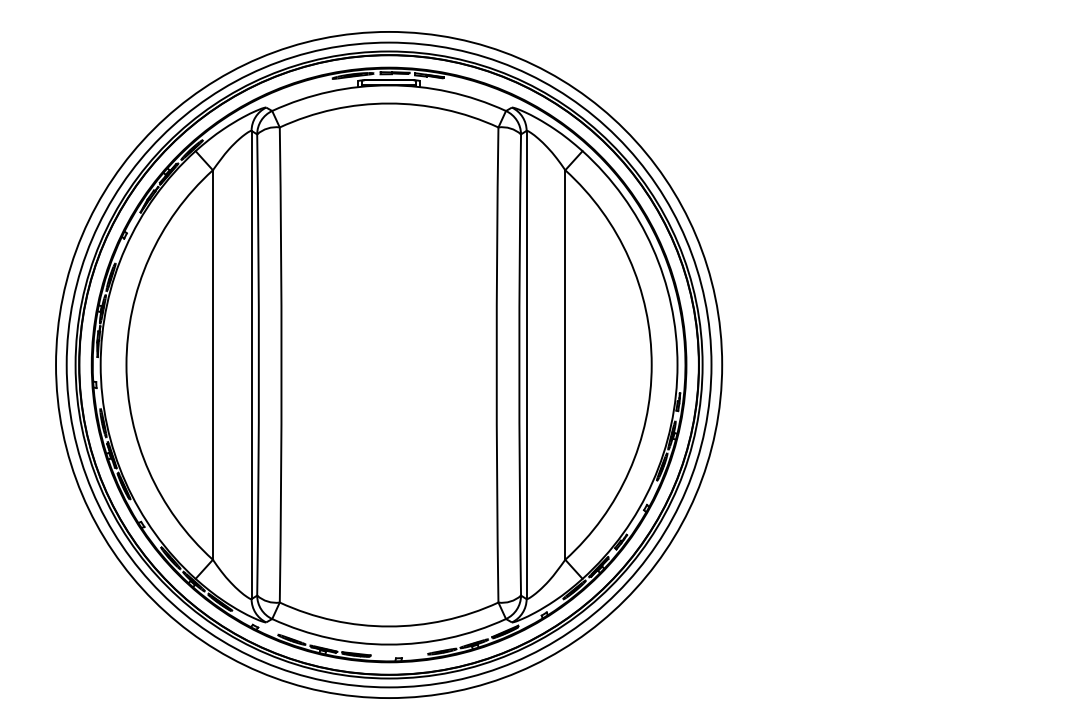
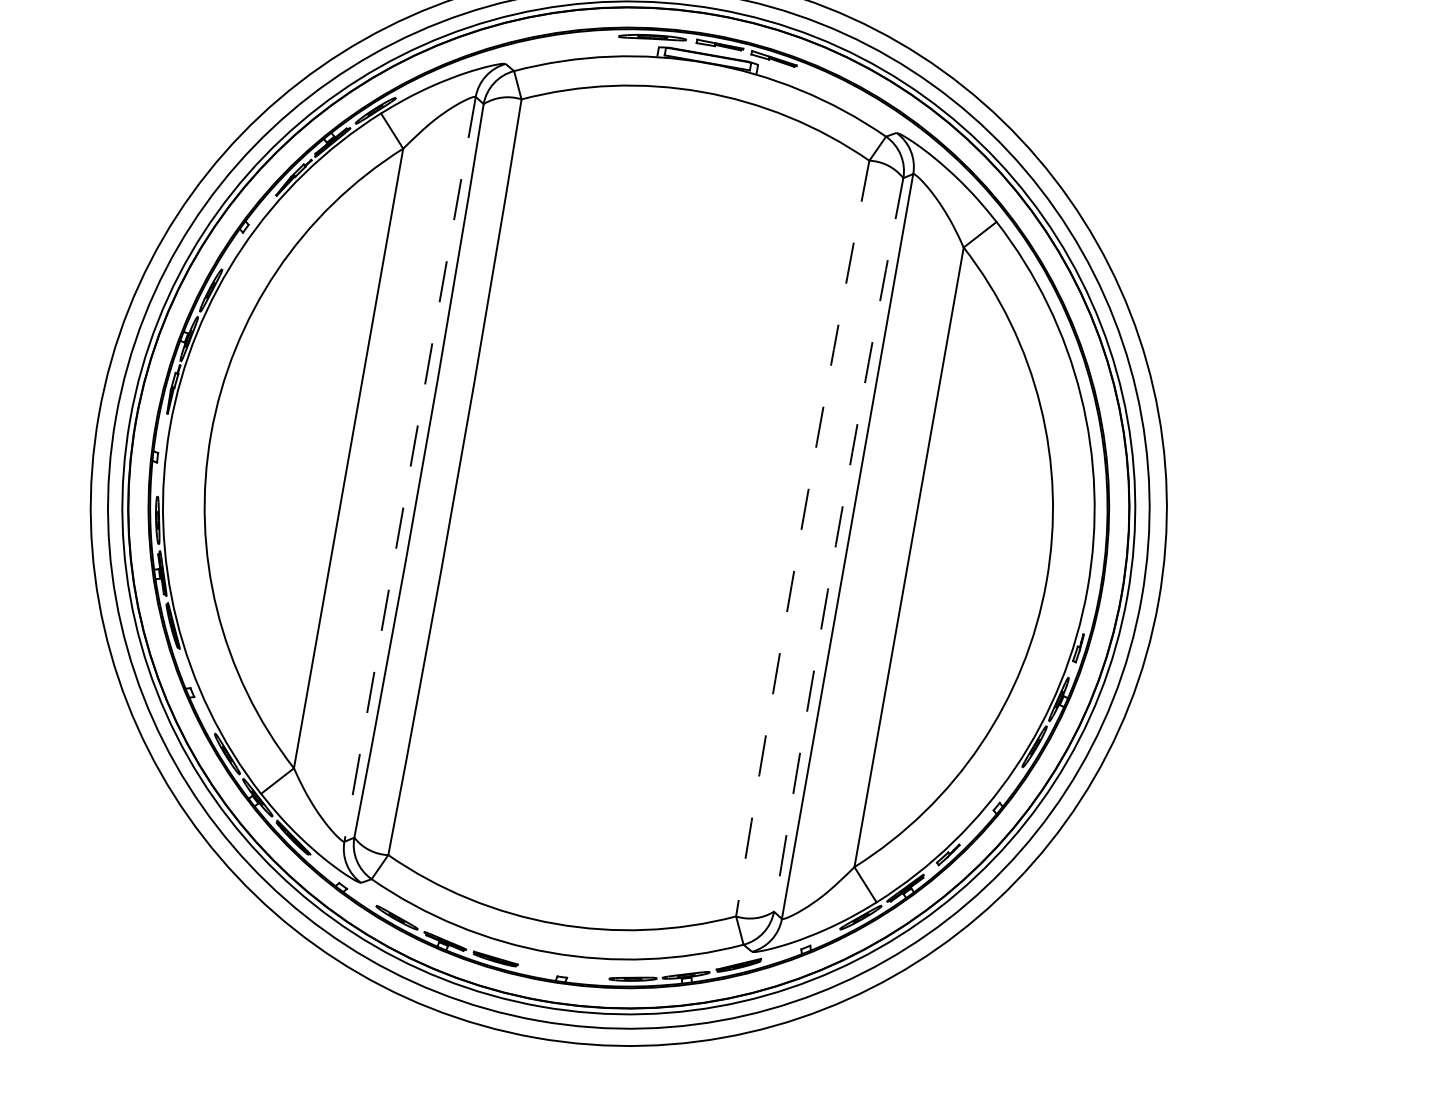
line: (251, 365) -> (409, 470), solid -> dashed
arc: (496, 365) -> (799, 538), solid -> dashed
arc: (519, 365) -> (836, 545), solid -> dashed

